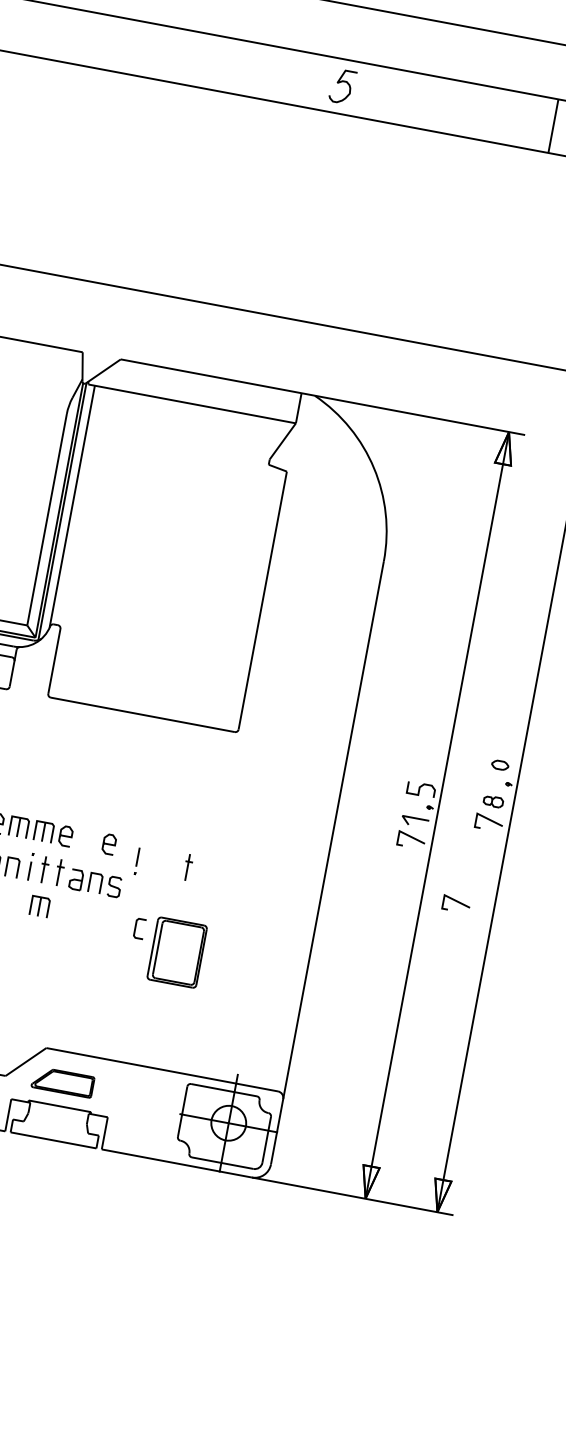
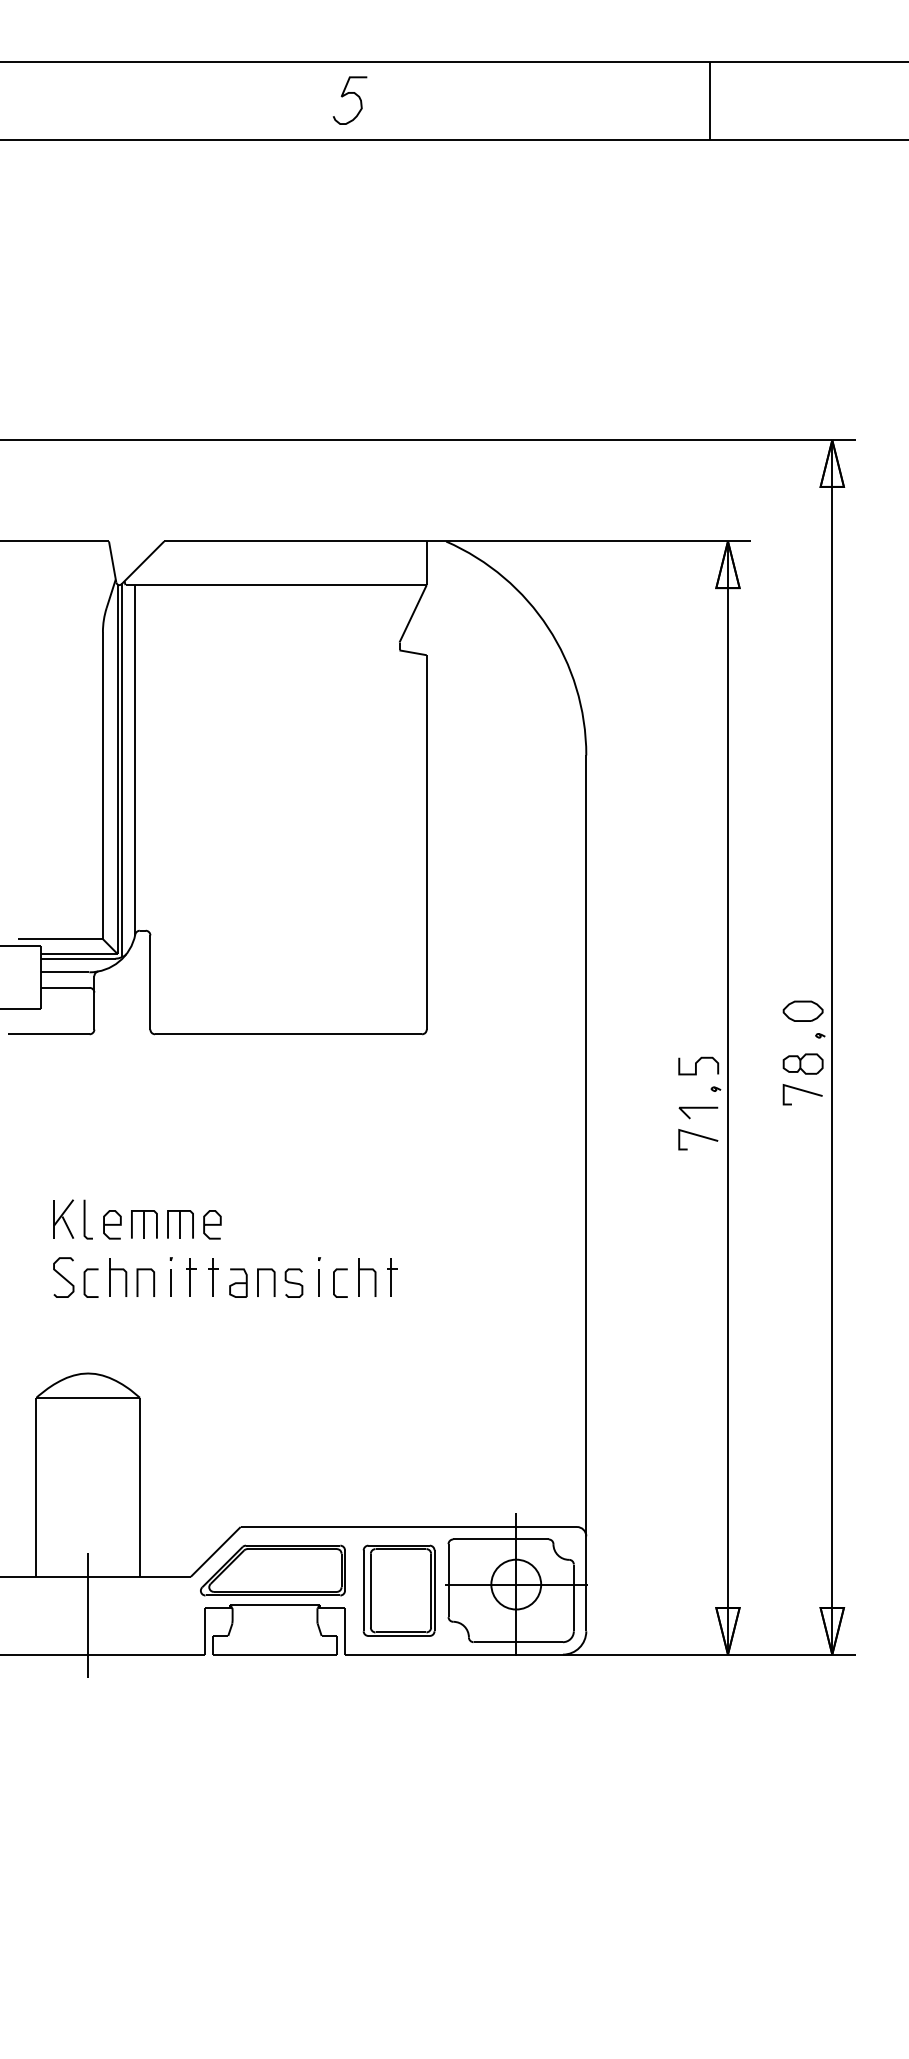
curve: (340, 82) -> (346, 95), moved
part: (499, 764) -> (802, 1010), size x1.67
part: (493, 801) -> (802, 1063), size x1.43
curve: (109, 844) -> (275, 1224), removed
line: (137, 856) -> (318, 1282), moved
part: (188, 867) -> (392, 1277), moved
part: (166, 887) -> (367, 1270), added
line: (457, 902) -> (778, 1214), removed
part: (39, 906) -> (194, 1330), removed
curve: (135, 927) -> (334, 1282), moved
part: (176, 952) -> (398, 1590), moved
part: (62, 1082) -> (272, 1570), size x1.67

